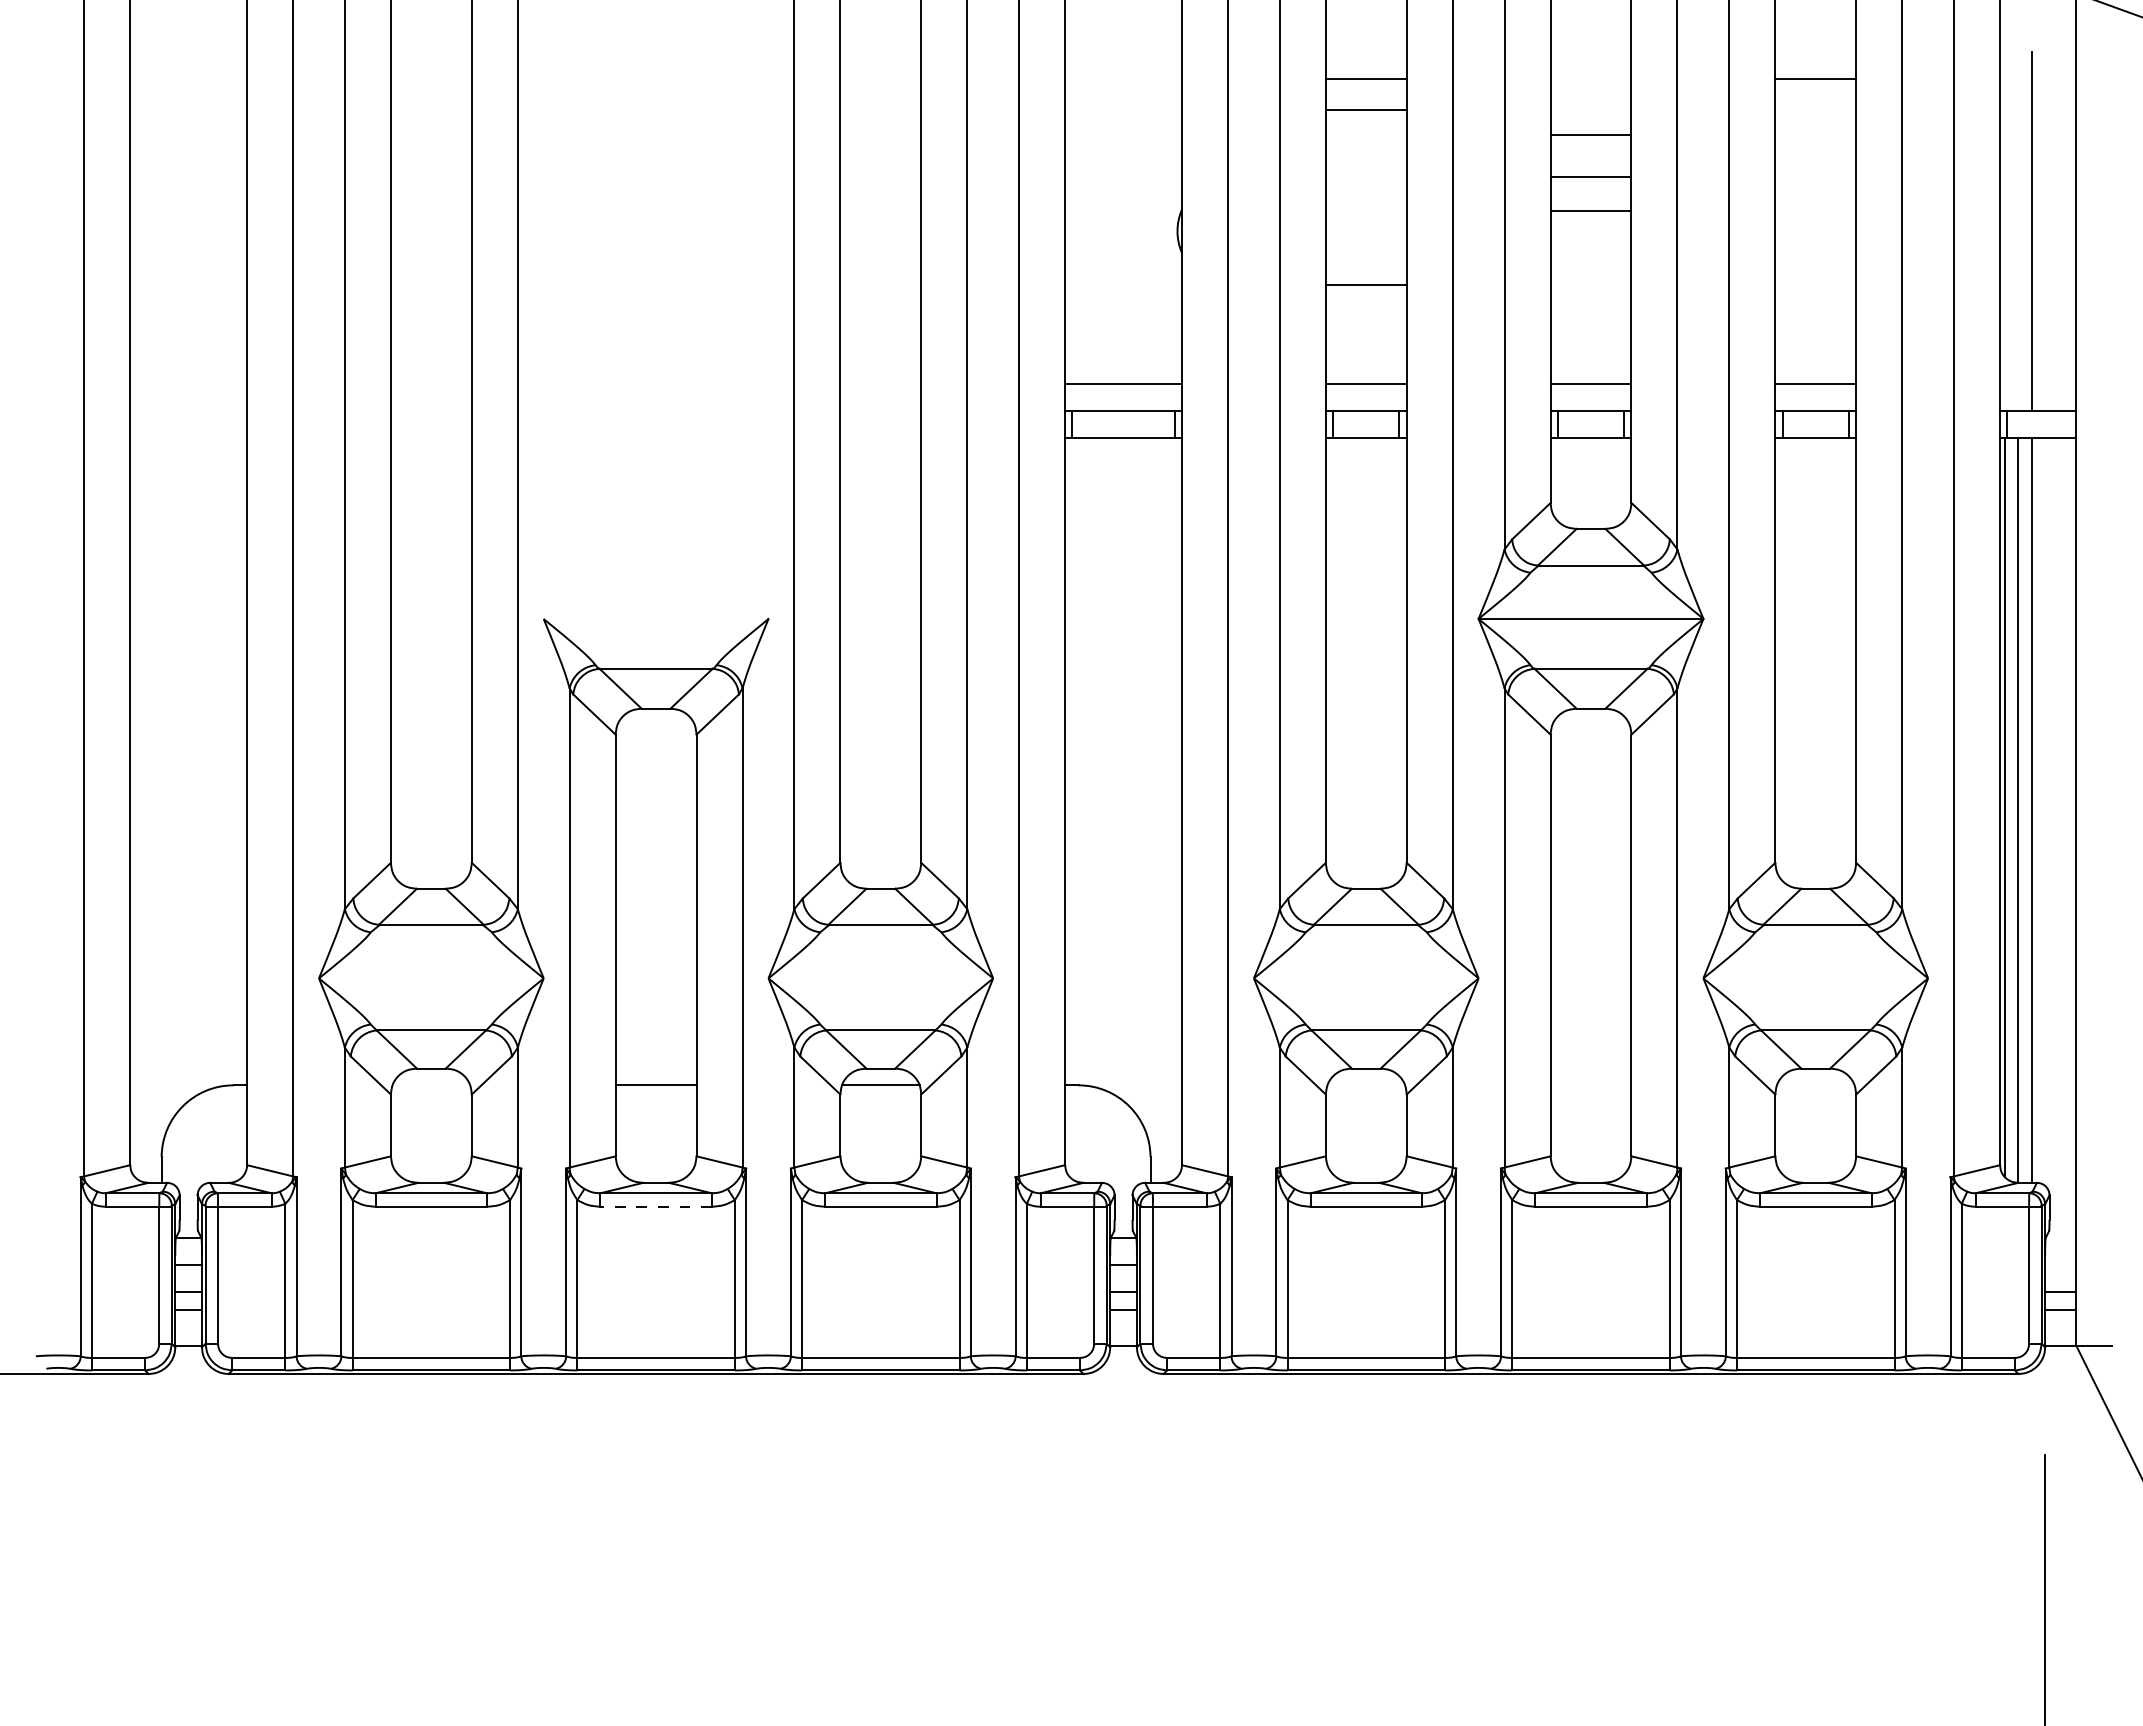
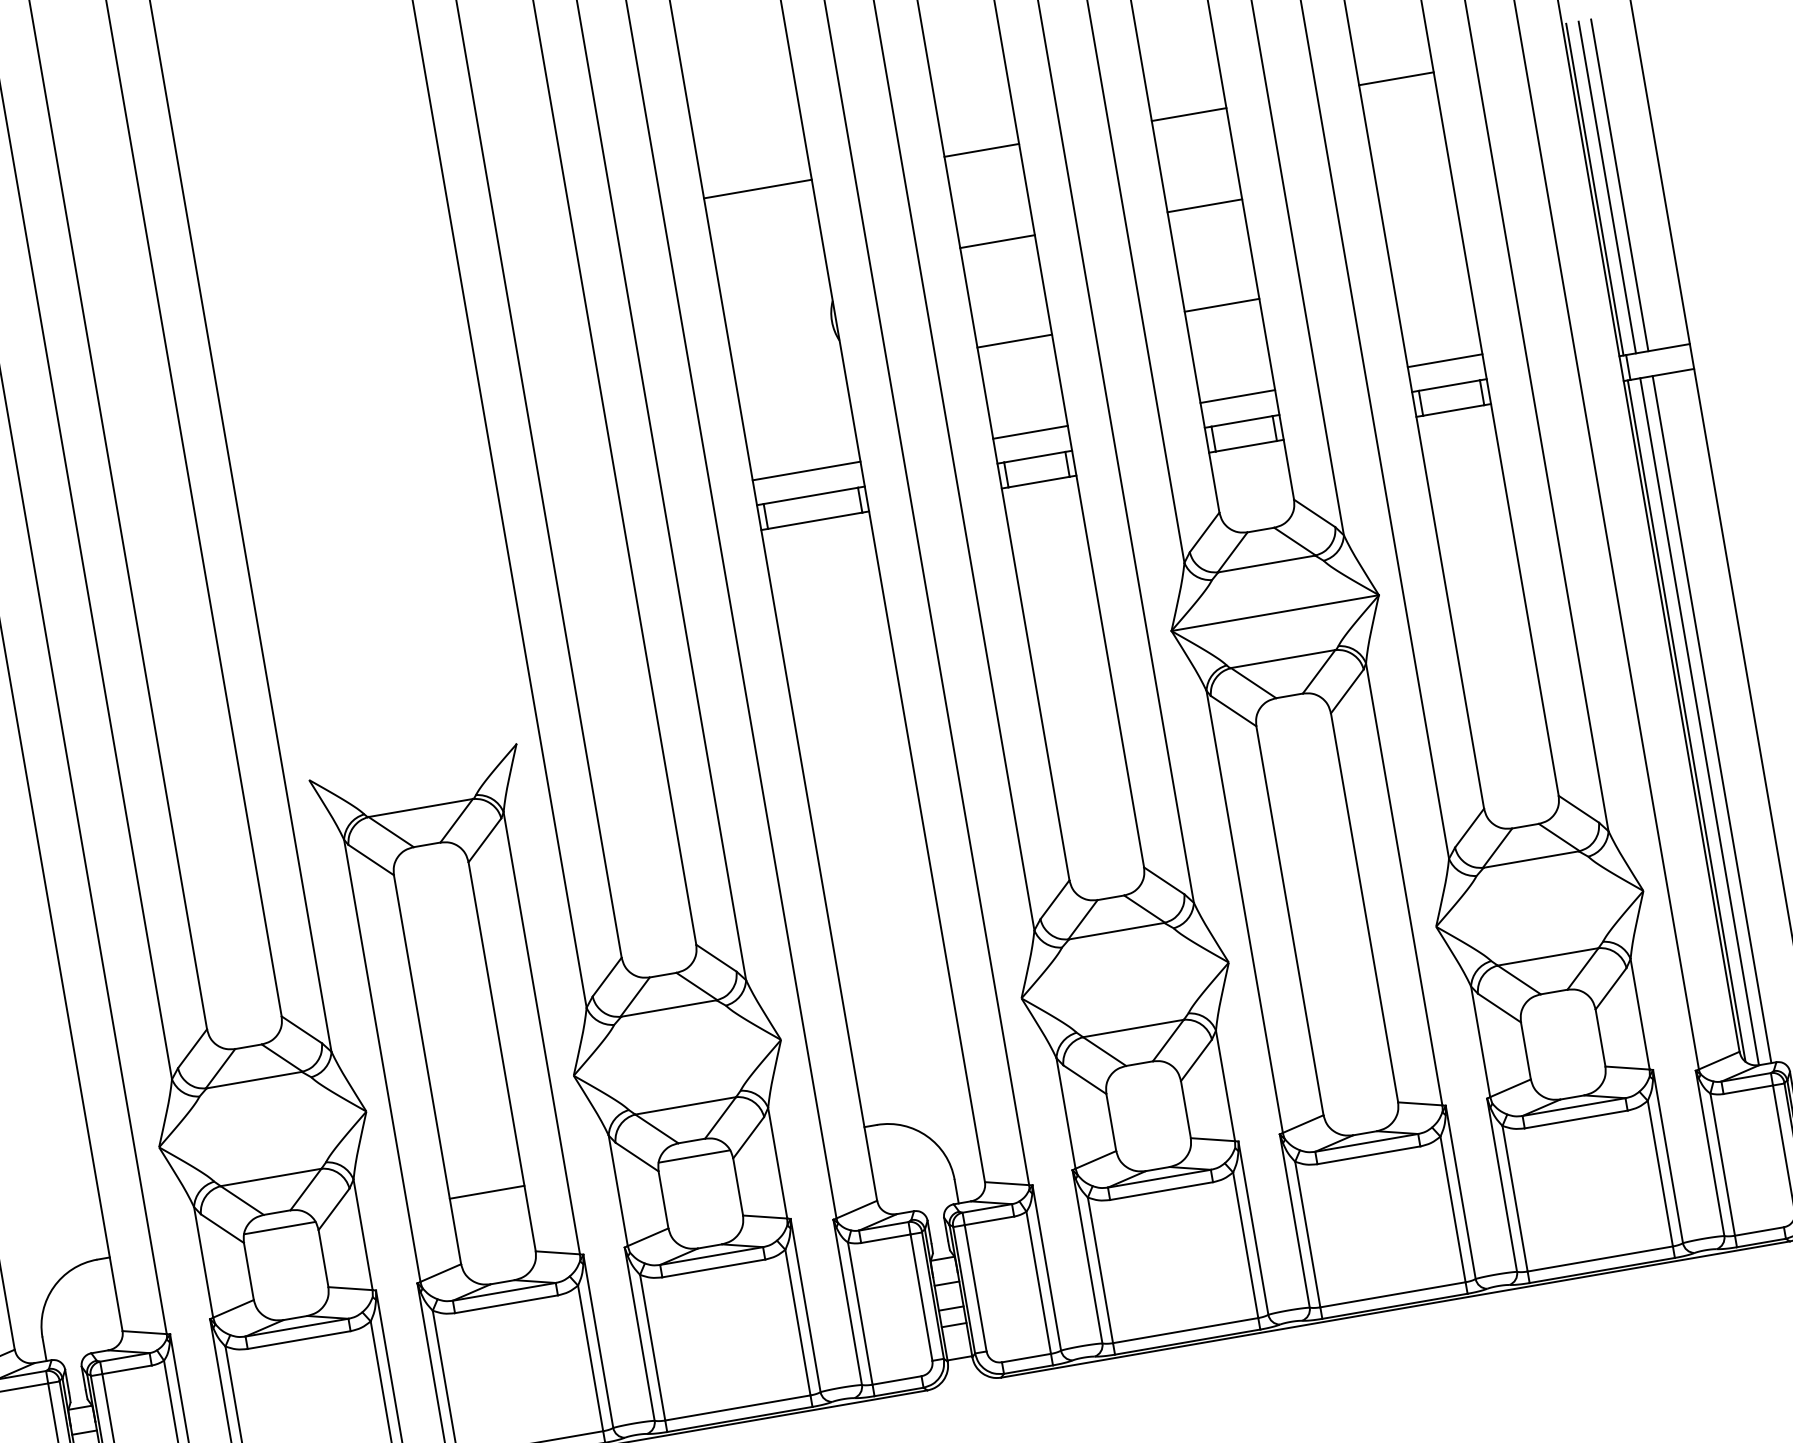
line: (1123, 78) -> (757, 189), added
line: (1365, 110) -> (996, 241), moved
line: (1590, 134) -> (1188, 114), moved
line: (1590, 211) -> (1221, 305), moved
line: (2004, 231) -> (1594, 189), added
line: (2018, 231) -> (1607, 187), added
line: (431, 1085) -> (279, 1228), added
line: (656, 1206) -> (506, 1303), dashed -> solid

